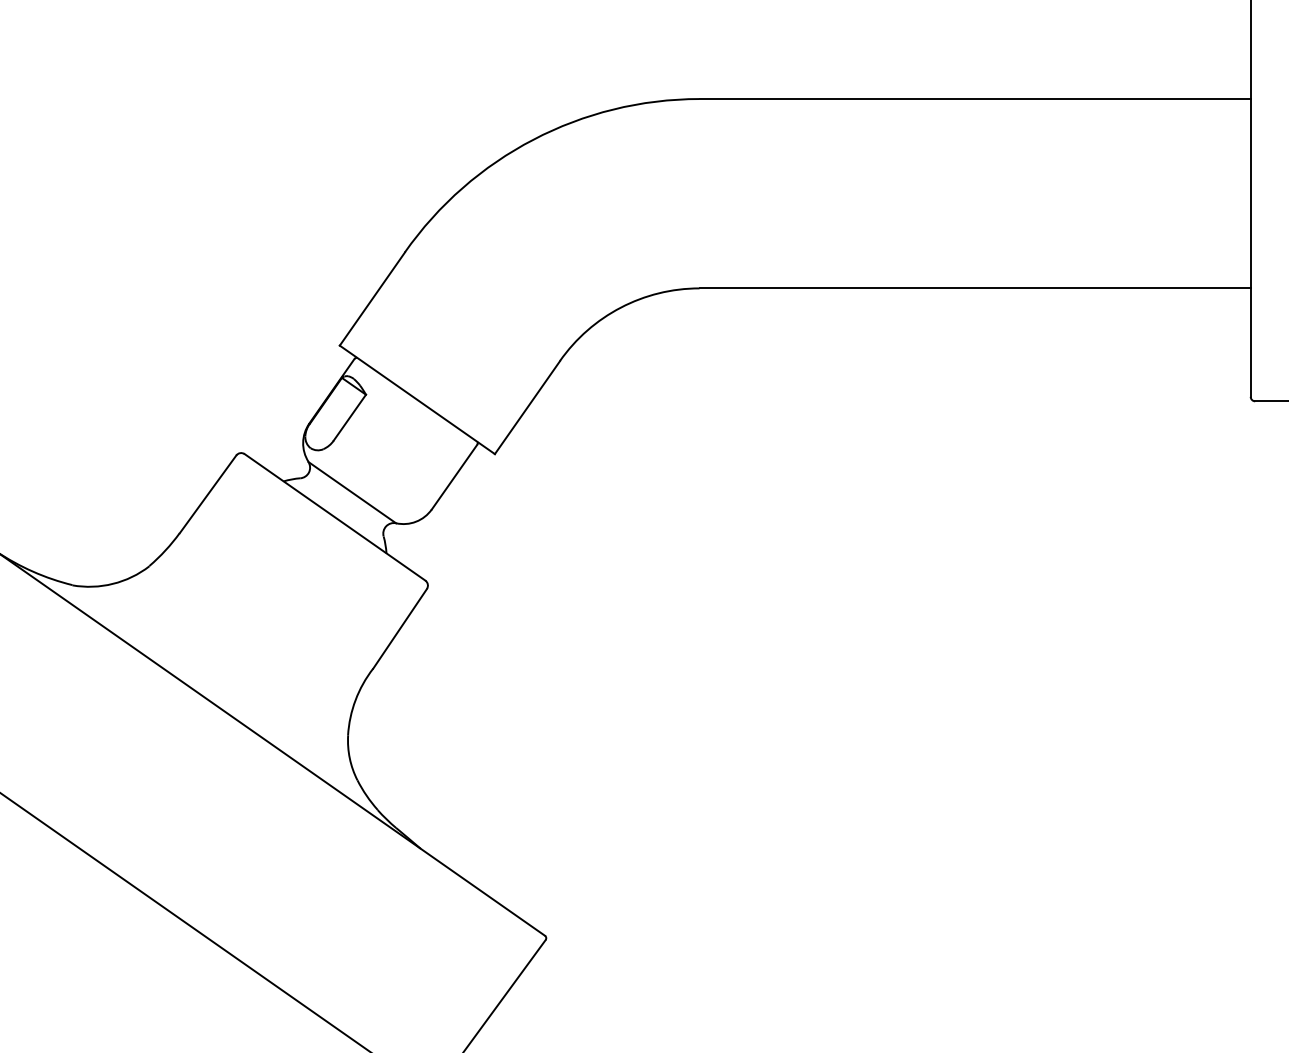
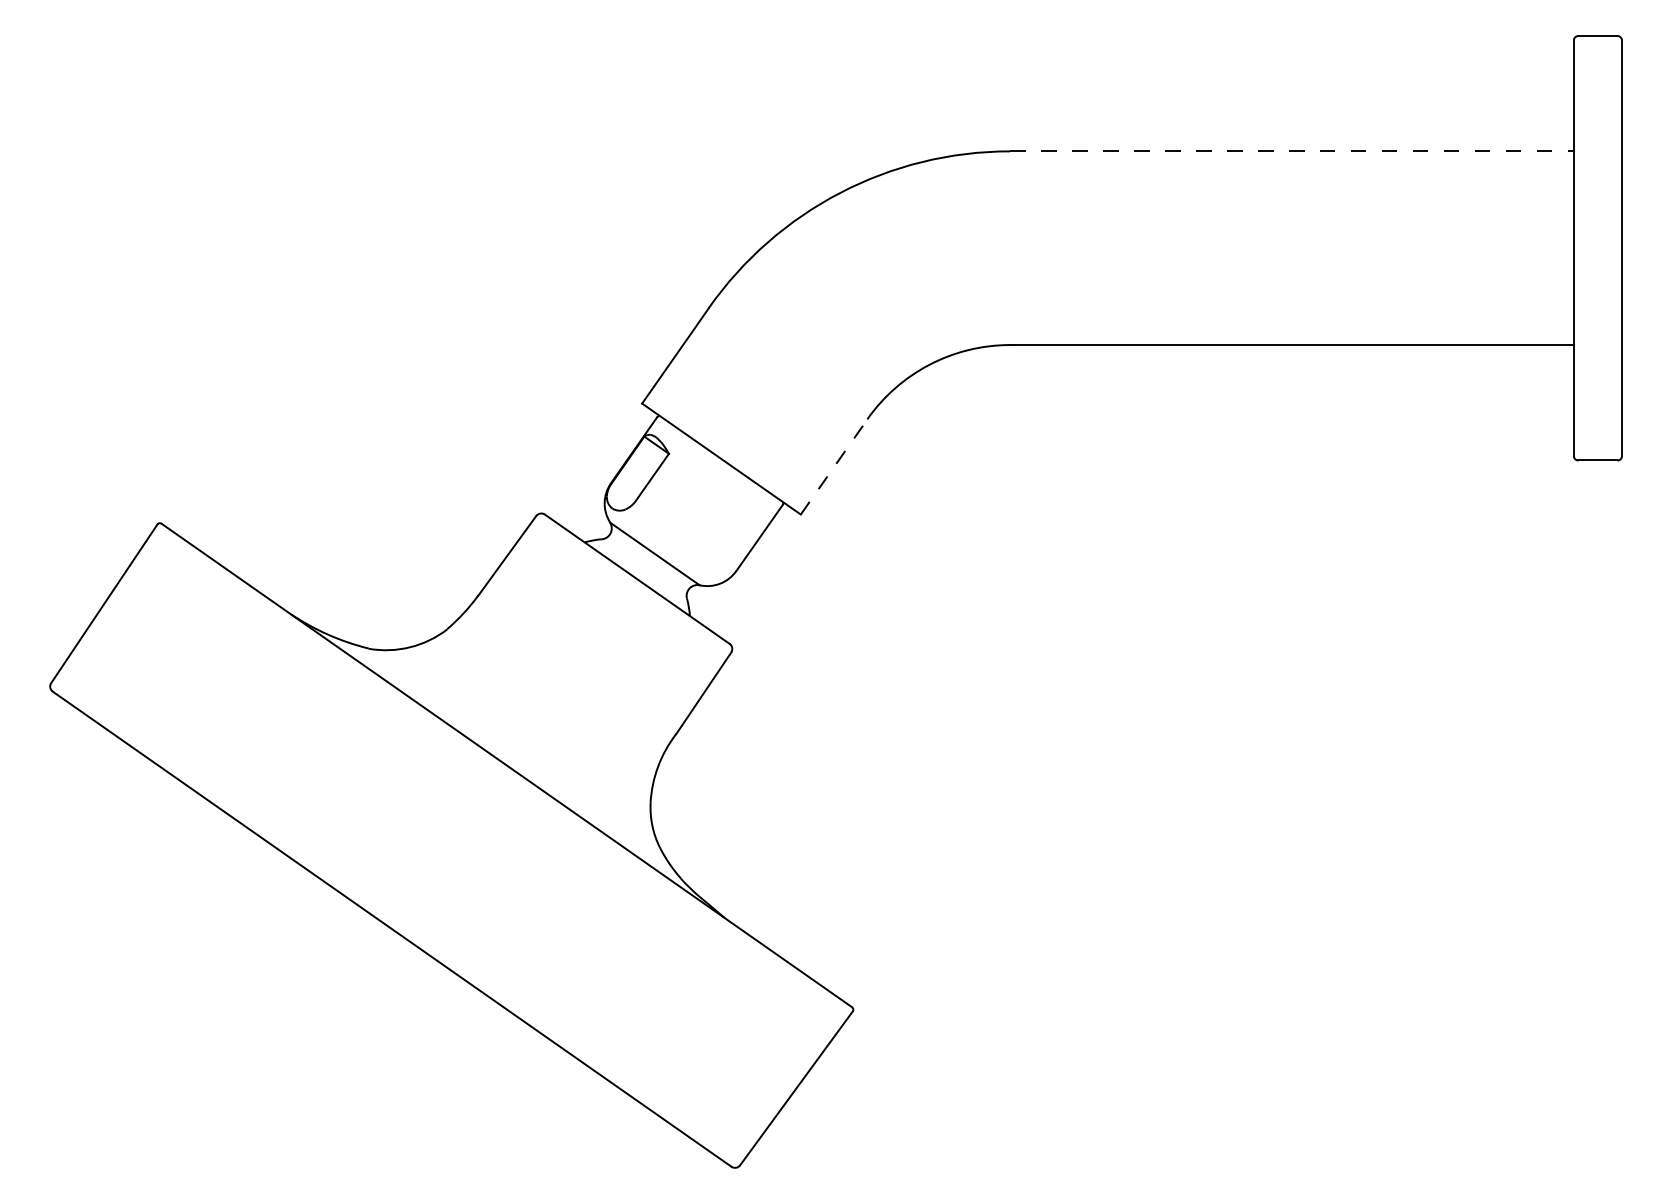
line: (974, 99) -> (1291, 151), solid -> dashed
line: (527, 407) -> (834, 466), solid -> dashed

